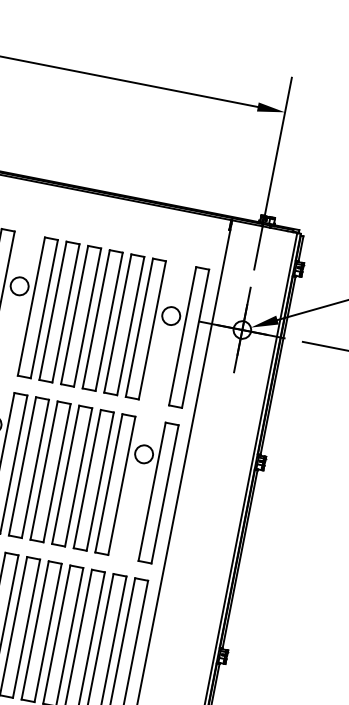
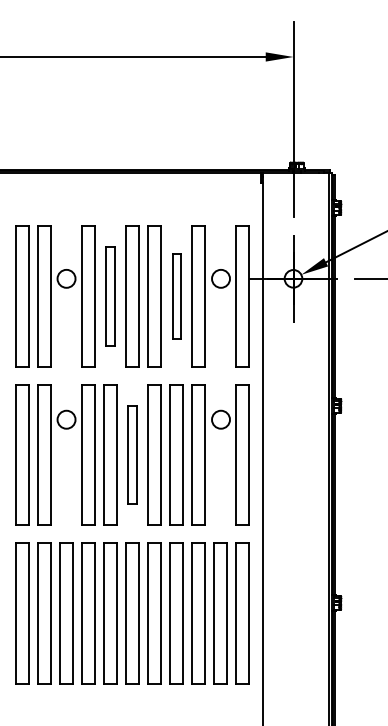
part: (59, 312) -> (110, 296), size x0.7
part: (124, 324) -> (176, 296), size x0.6
part: (50, 471) -> (132, 454), size x0.7

